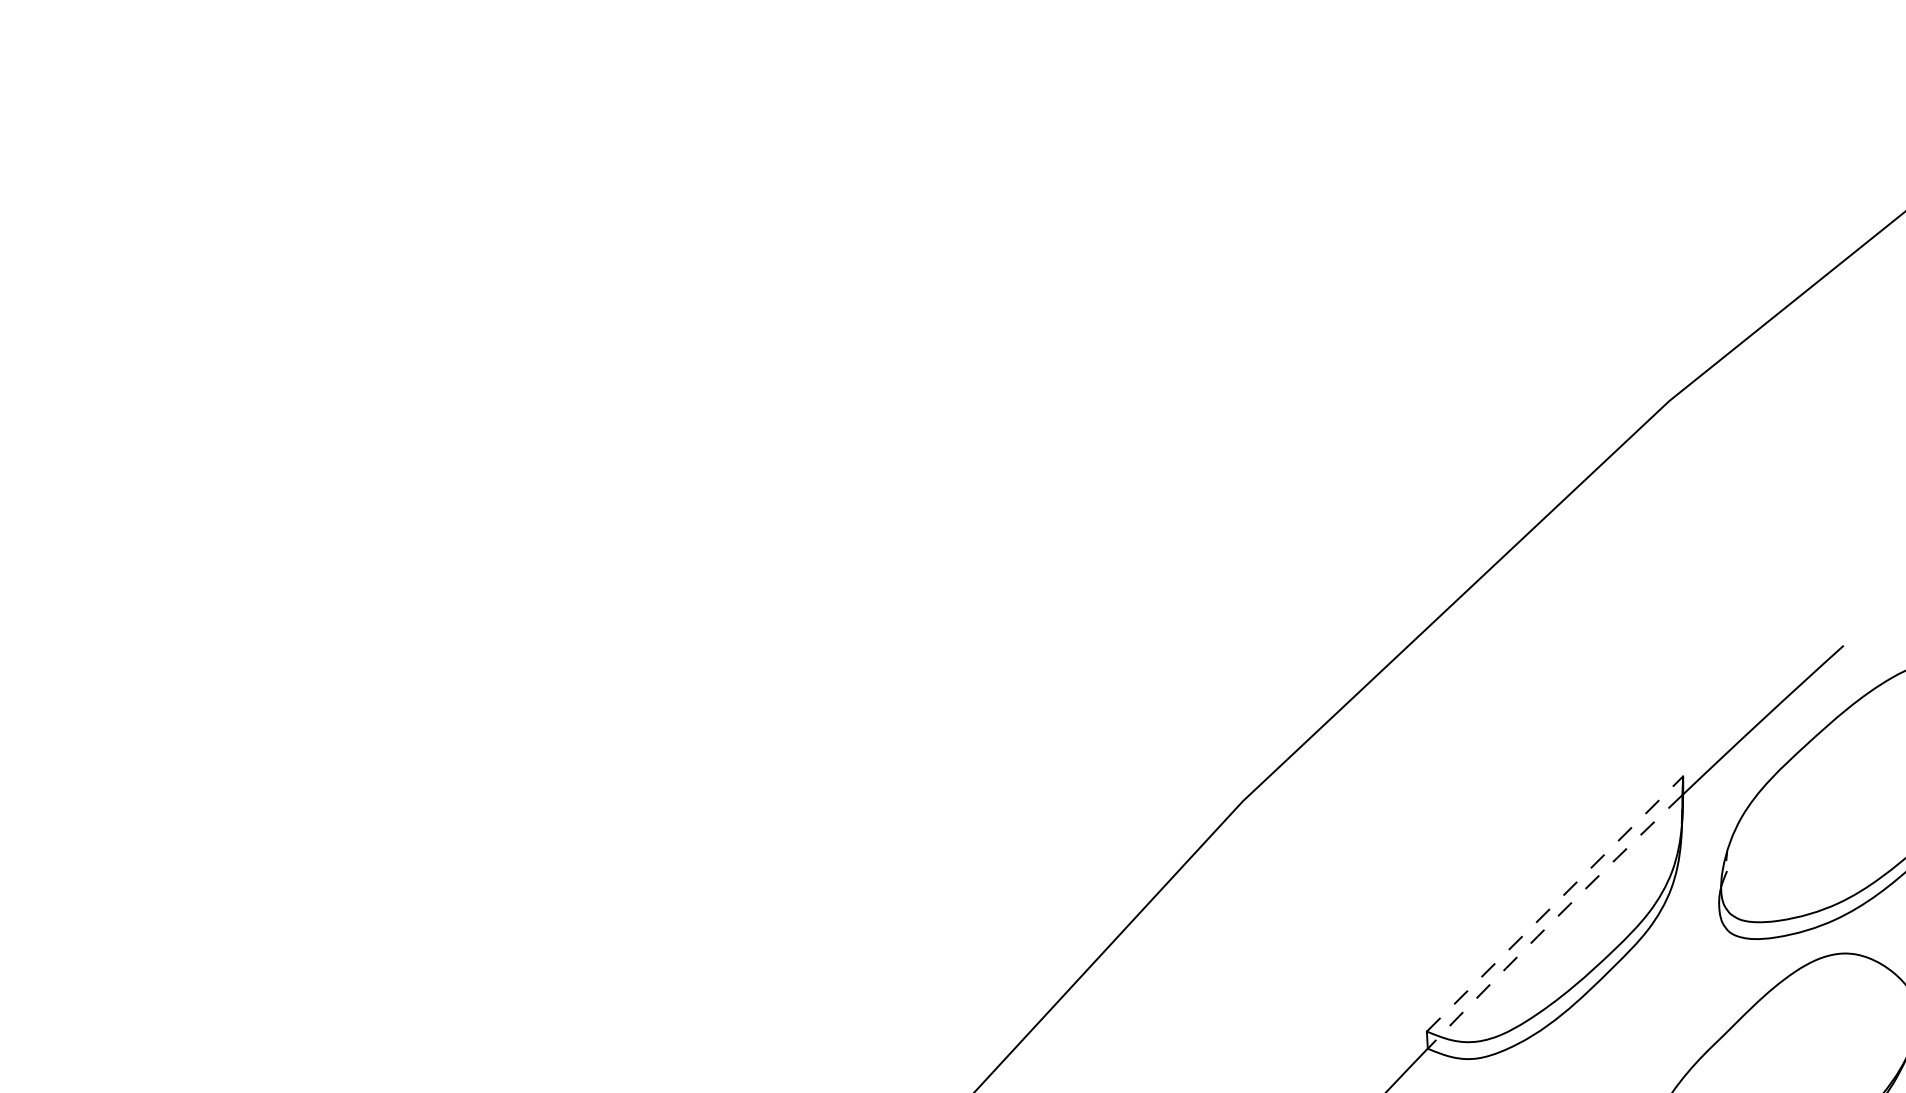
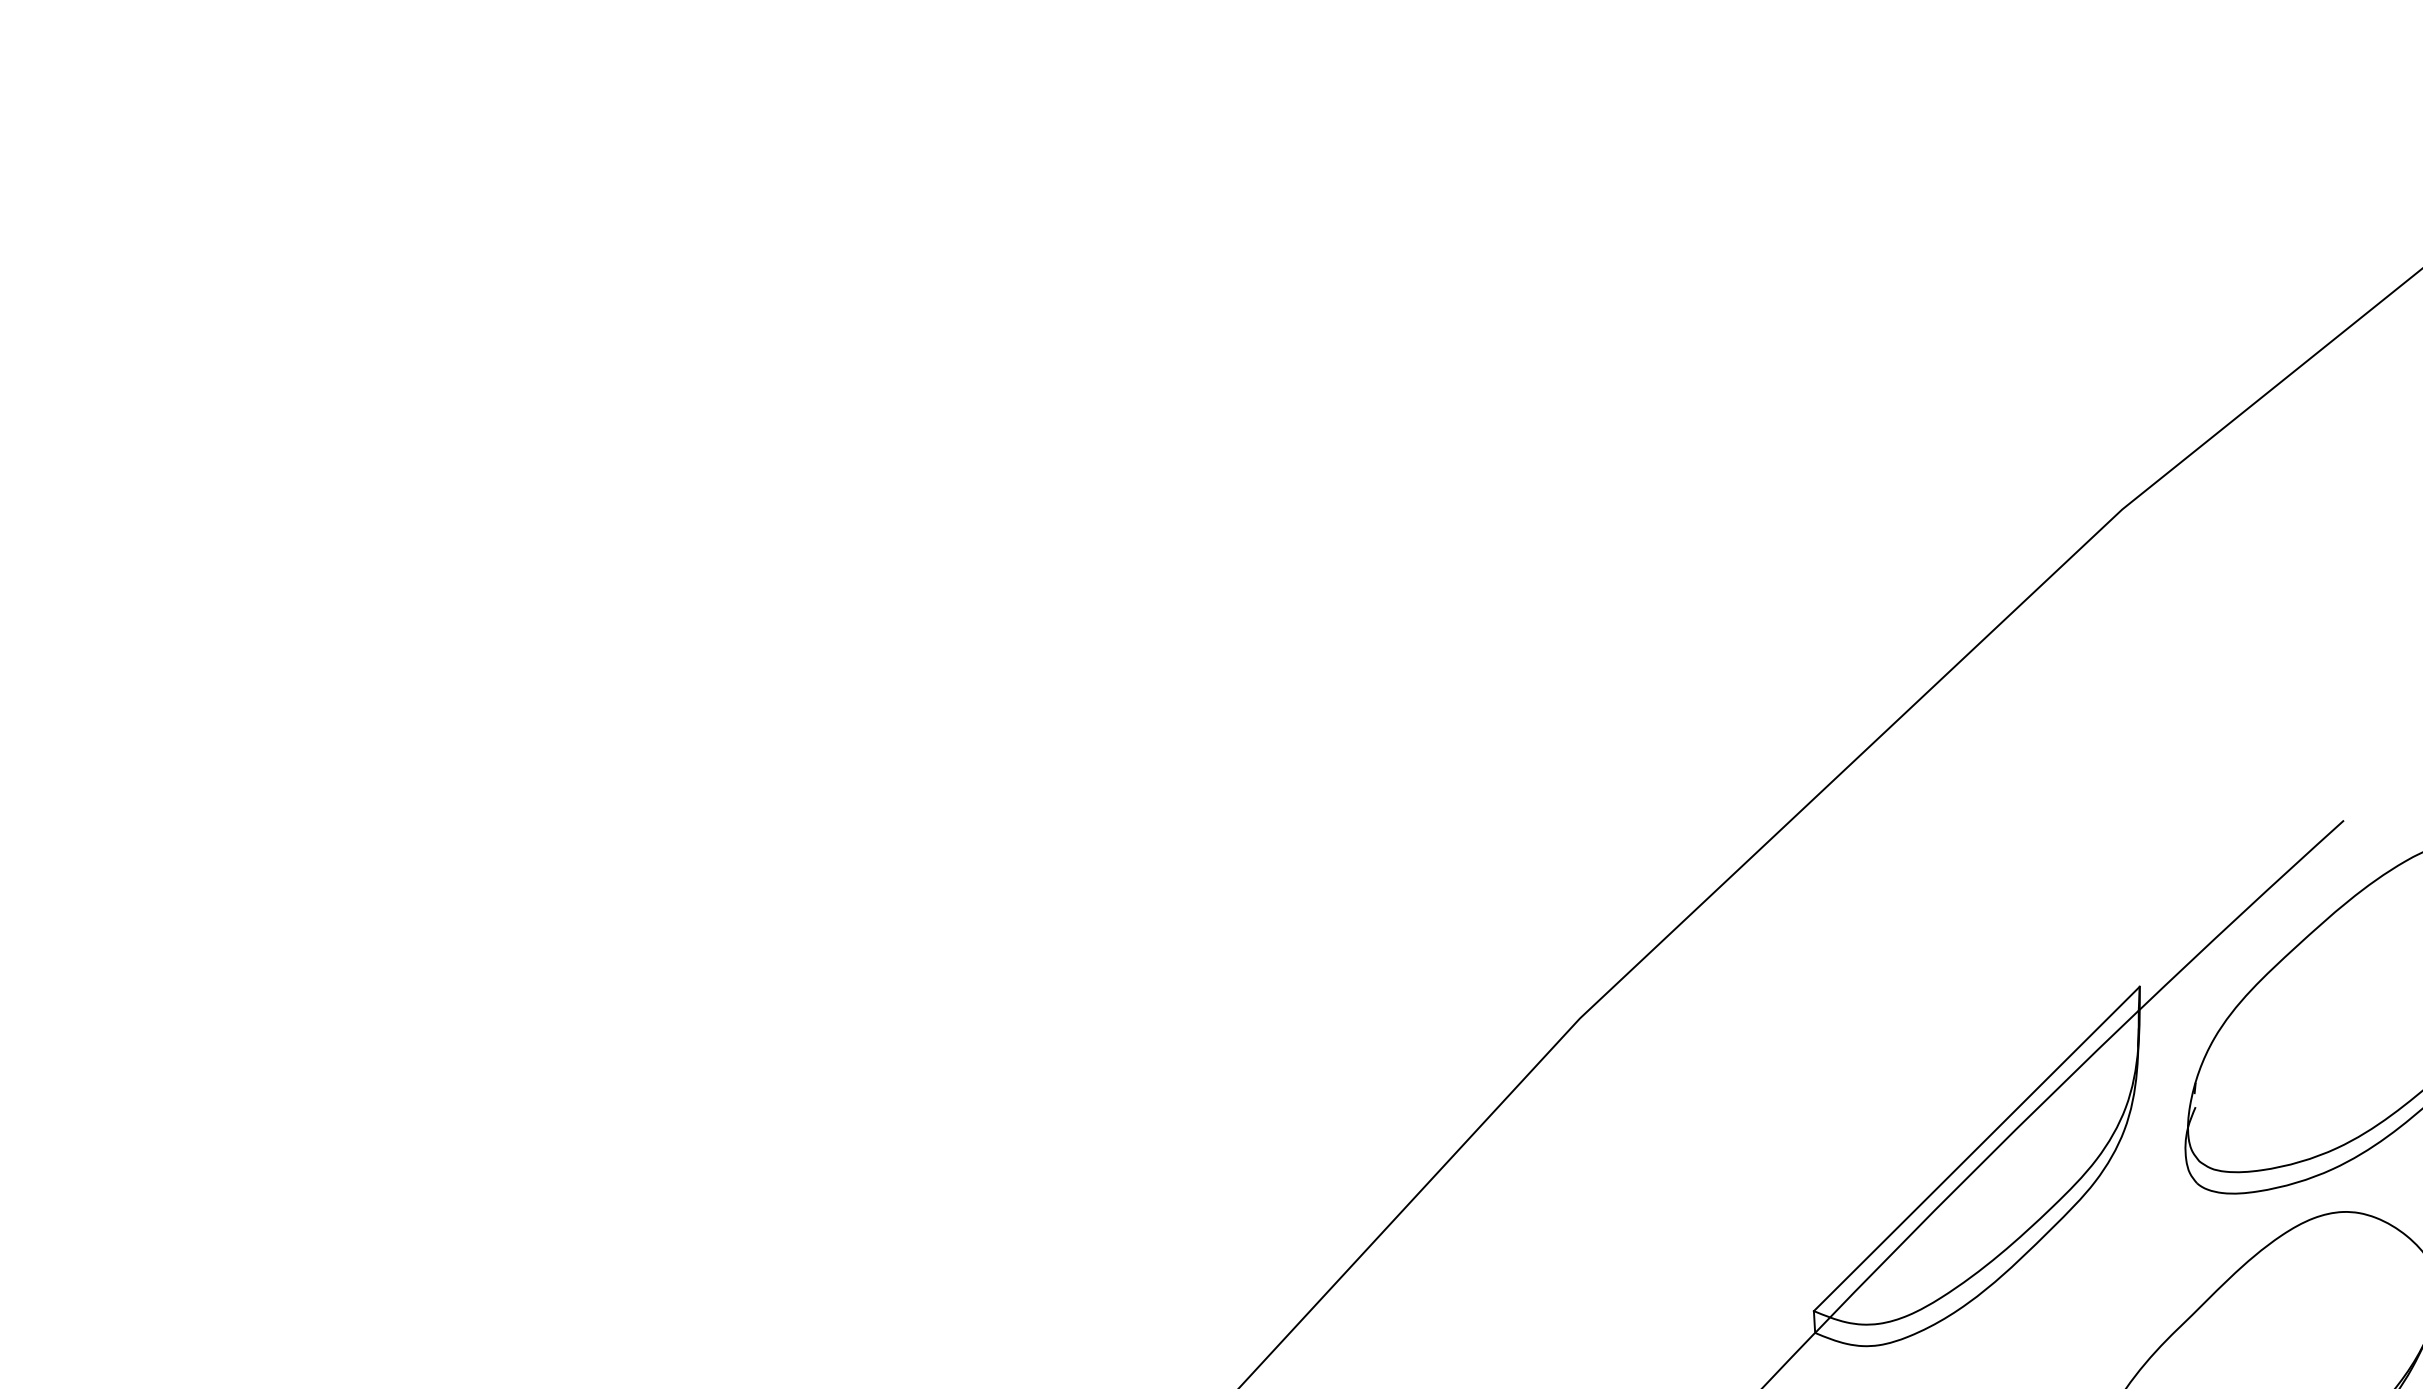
line: (1554, 903) -> (1976, 1148), dashed -> solid
arc: (1553, 920) -> (1975, 1169), dashed -> solid

